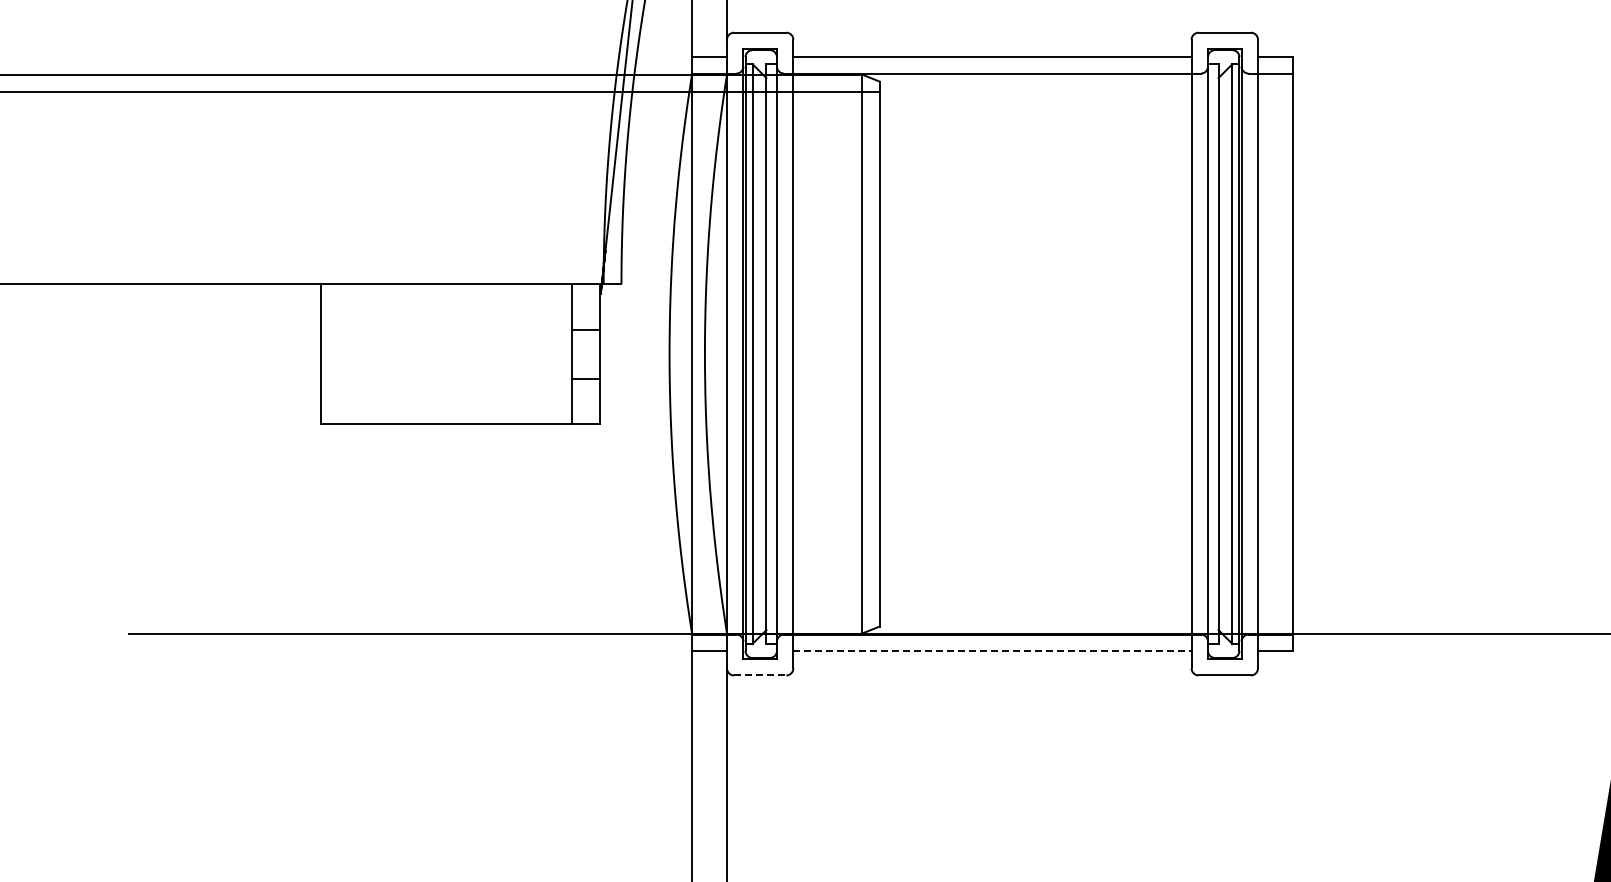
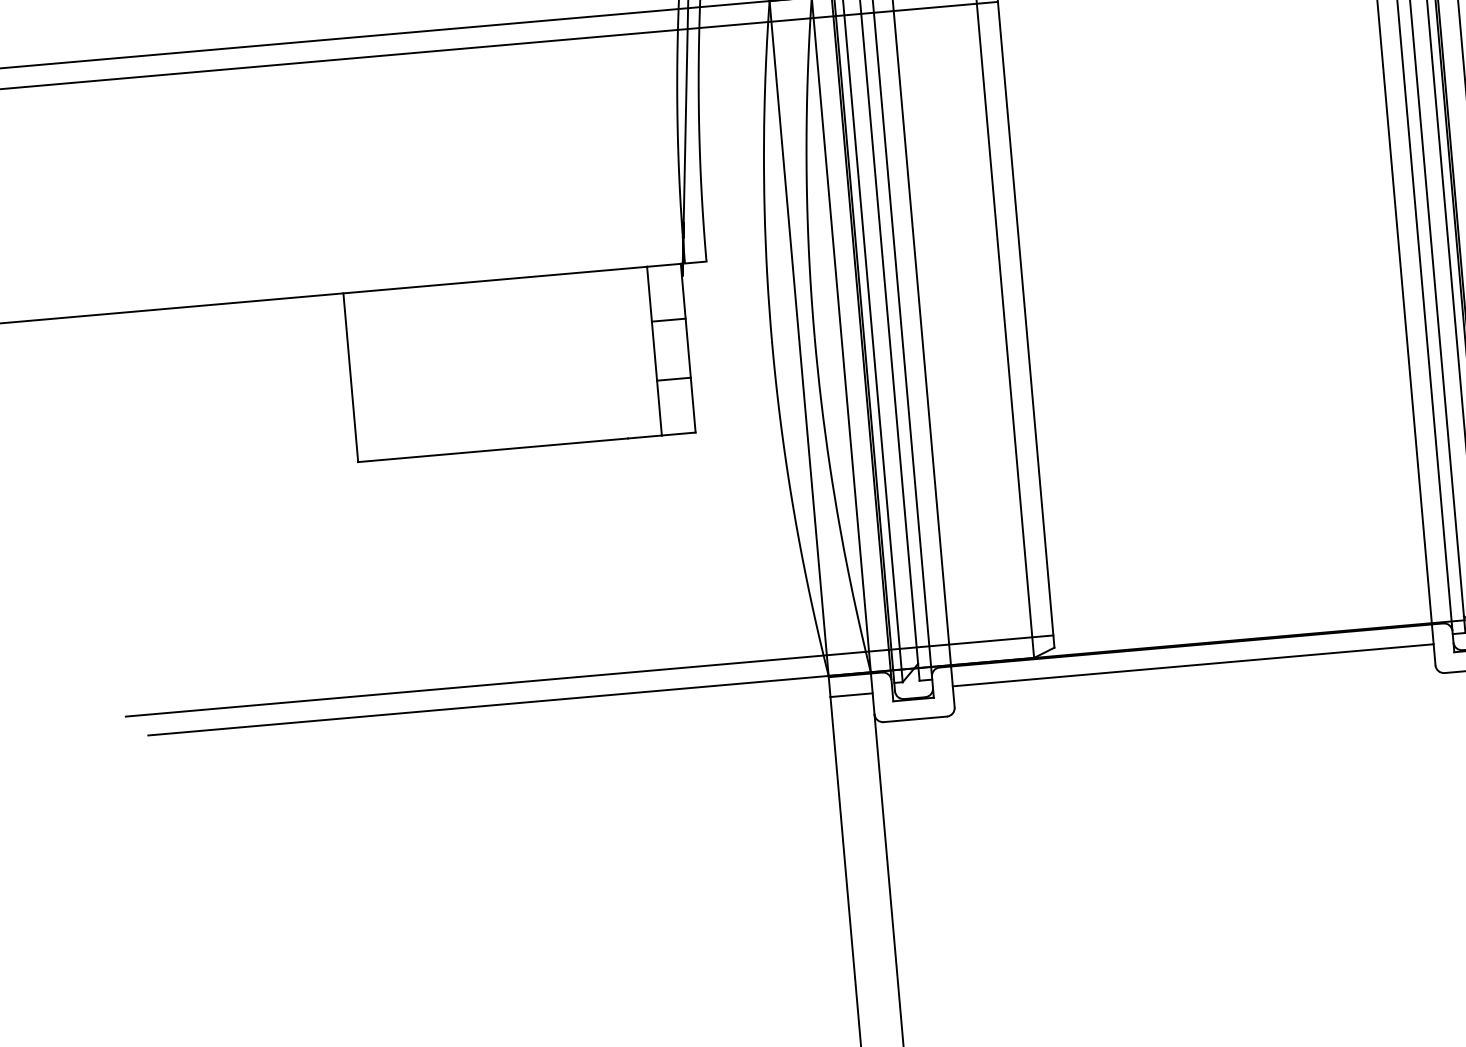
line: (495, 616) -> (589, 676), added
line: (992, 650) -> (1193, 664), dashed -> solid
line: (760, 675) -> (915, 719), dashed -> solid

